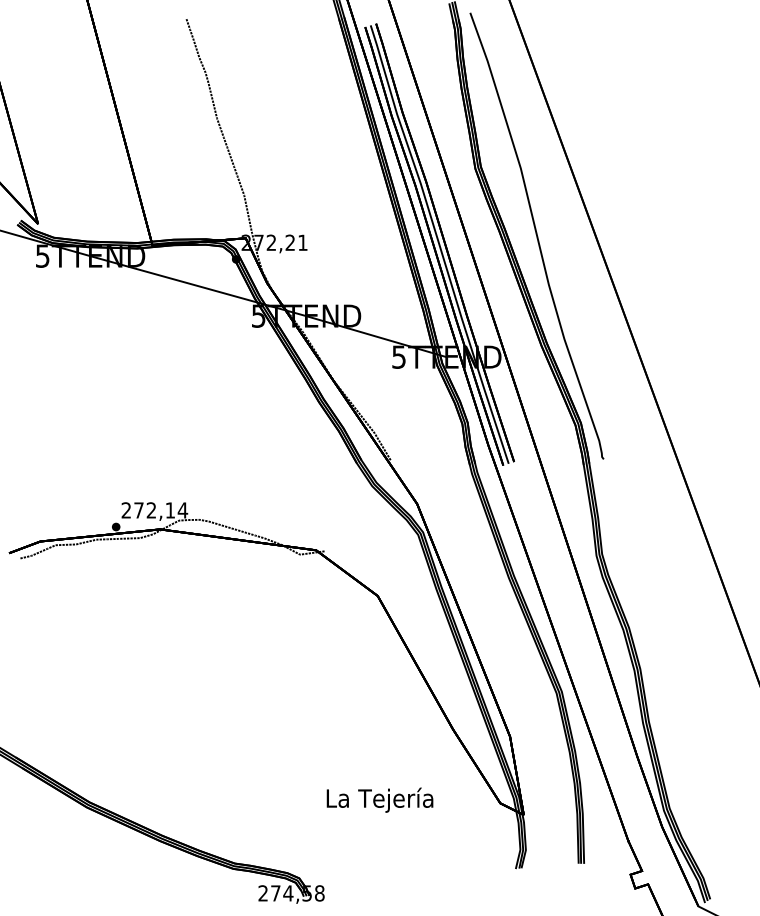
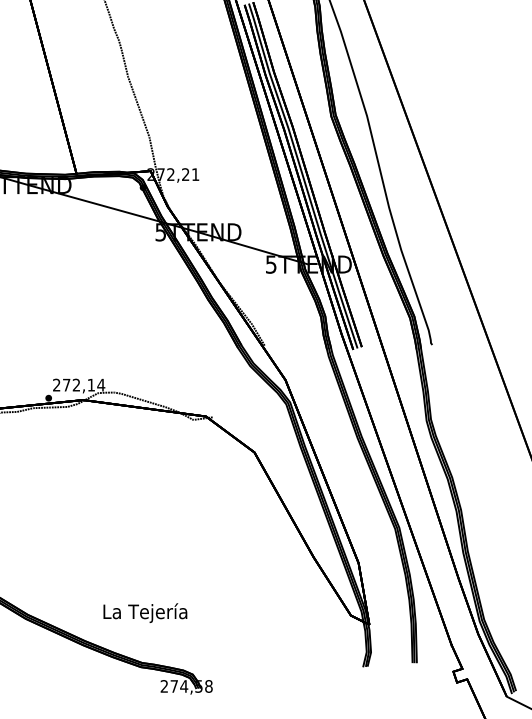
text: (379, 799) -> (144, 612), moved

